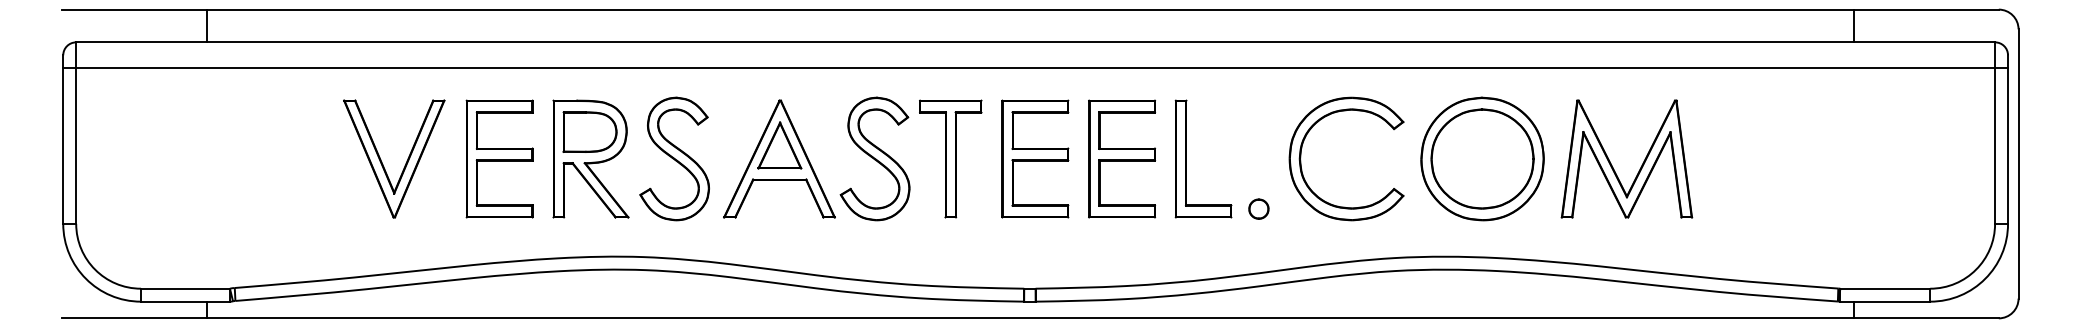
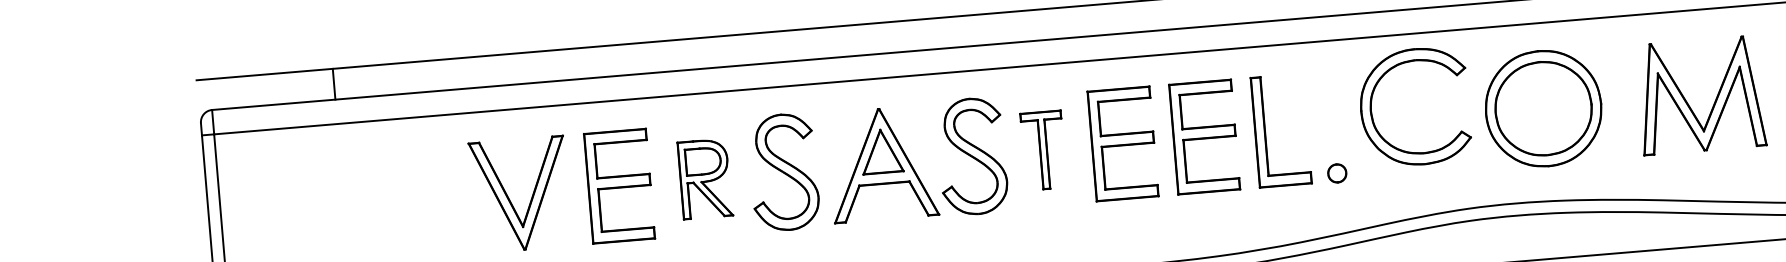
part: (1301, 157) -> (1372, 109), moved
part: (590, 158) -> (704, 178), size x0.7
part: (950, 158) -> (1043, 150), size x0.7
part: (1612, 165) -> (1687, 102), moved

